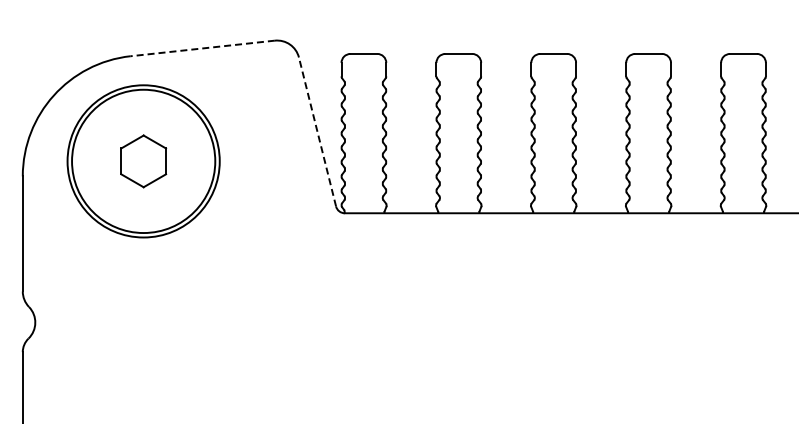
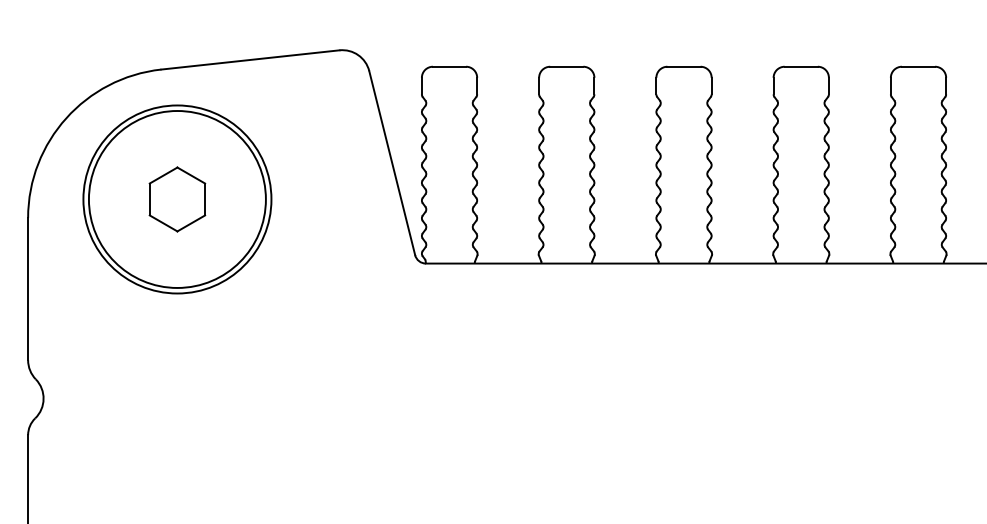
line: (202, 48) -> (250, 60), dashed -> solid
line: (317, 131) -> (392, 162), dashed -> solid

